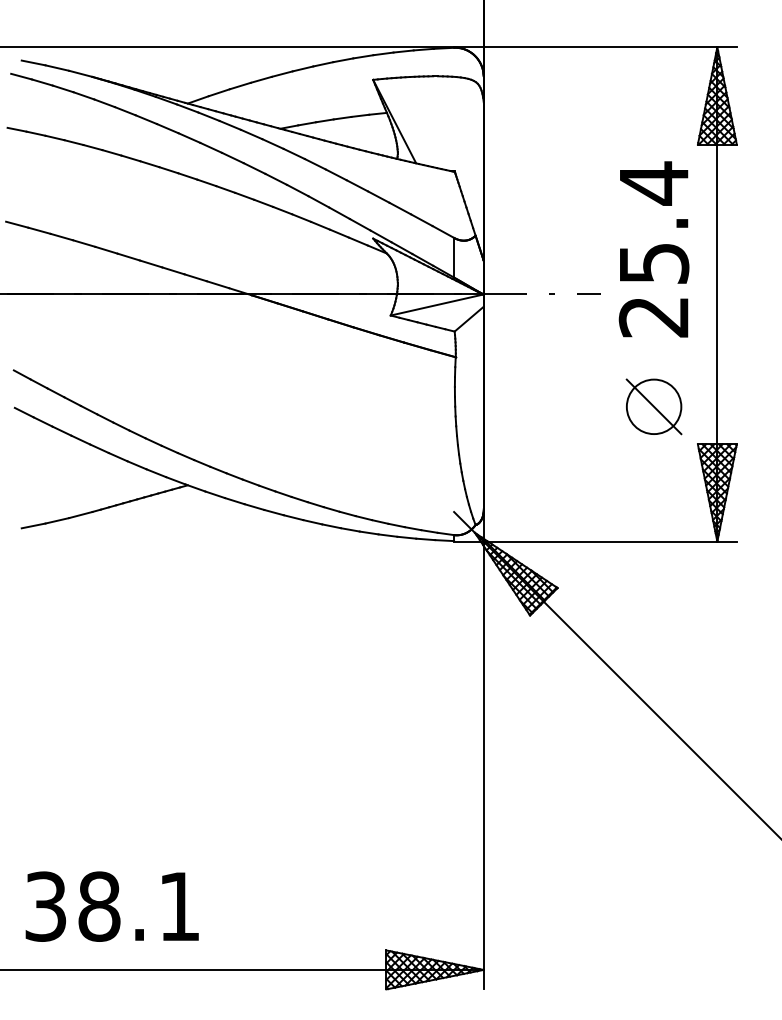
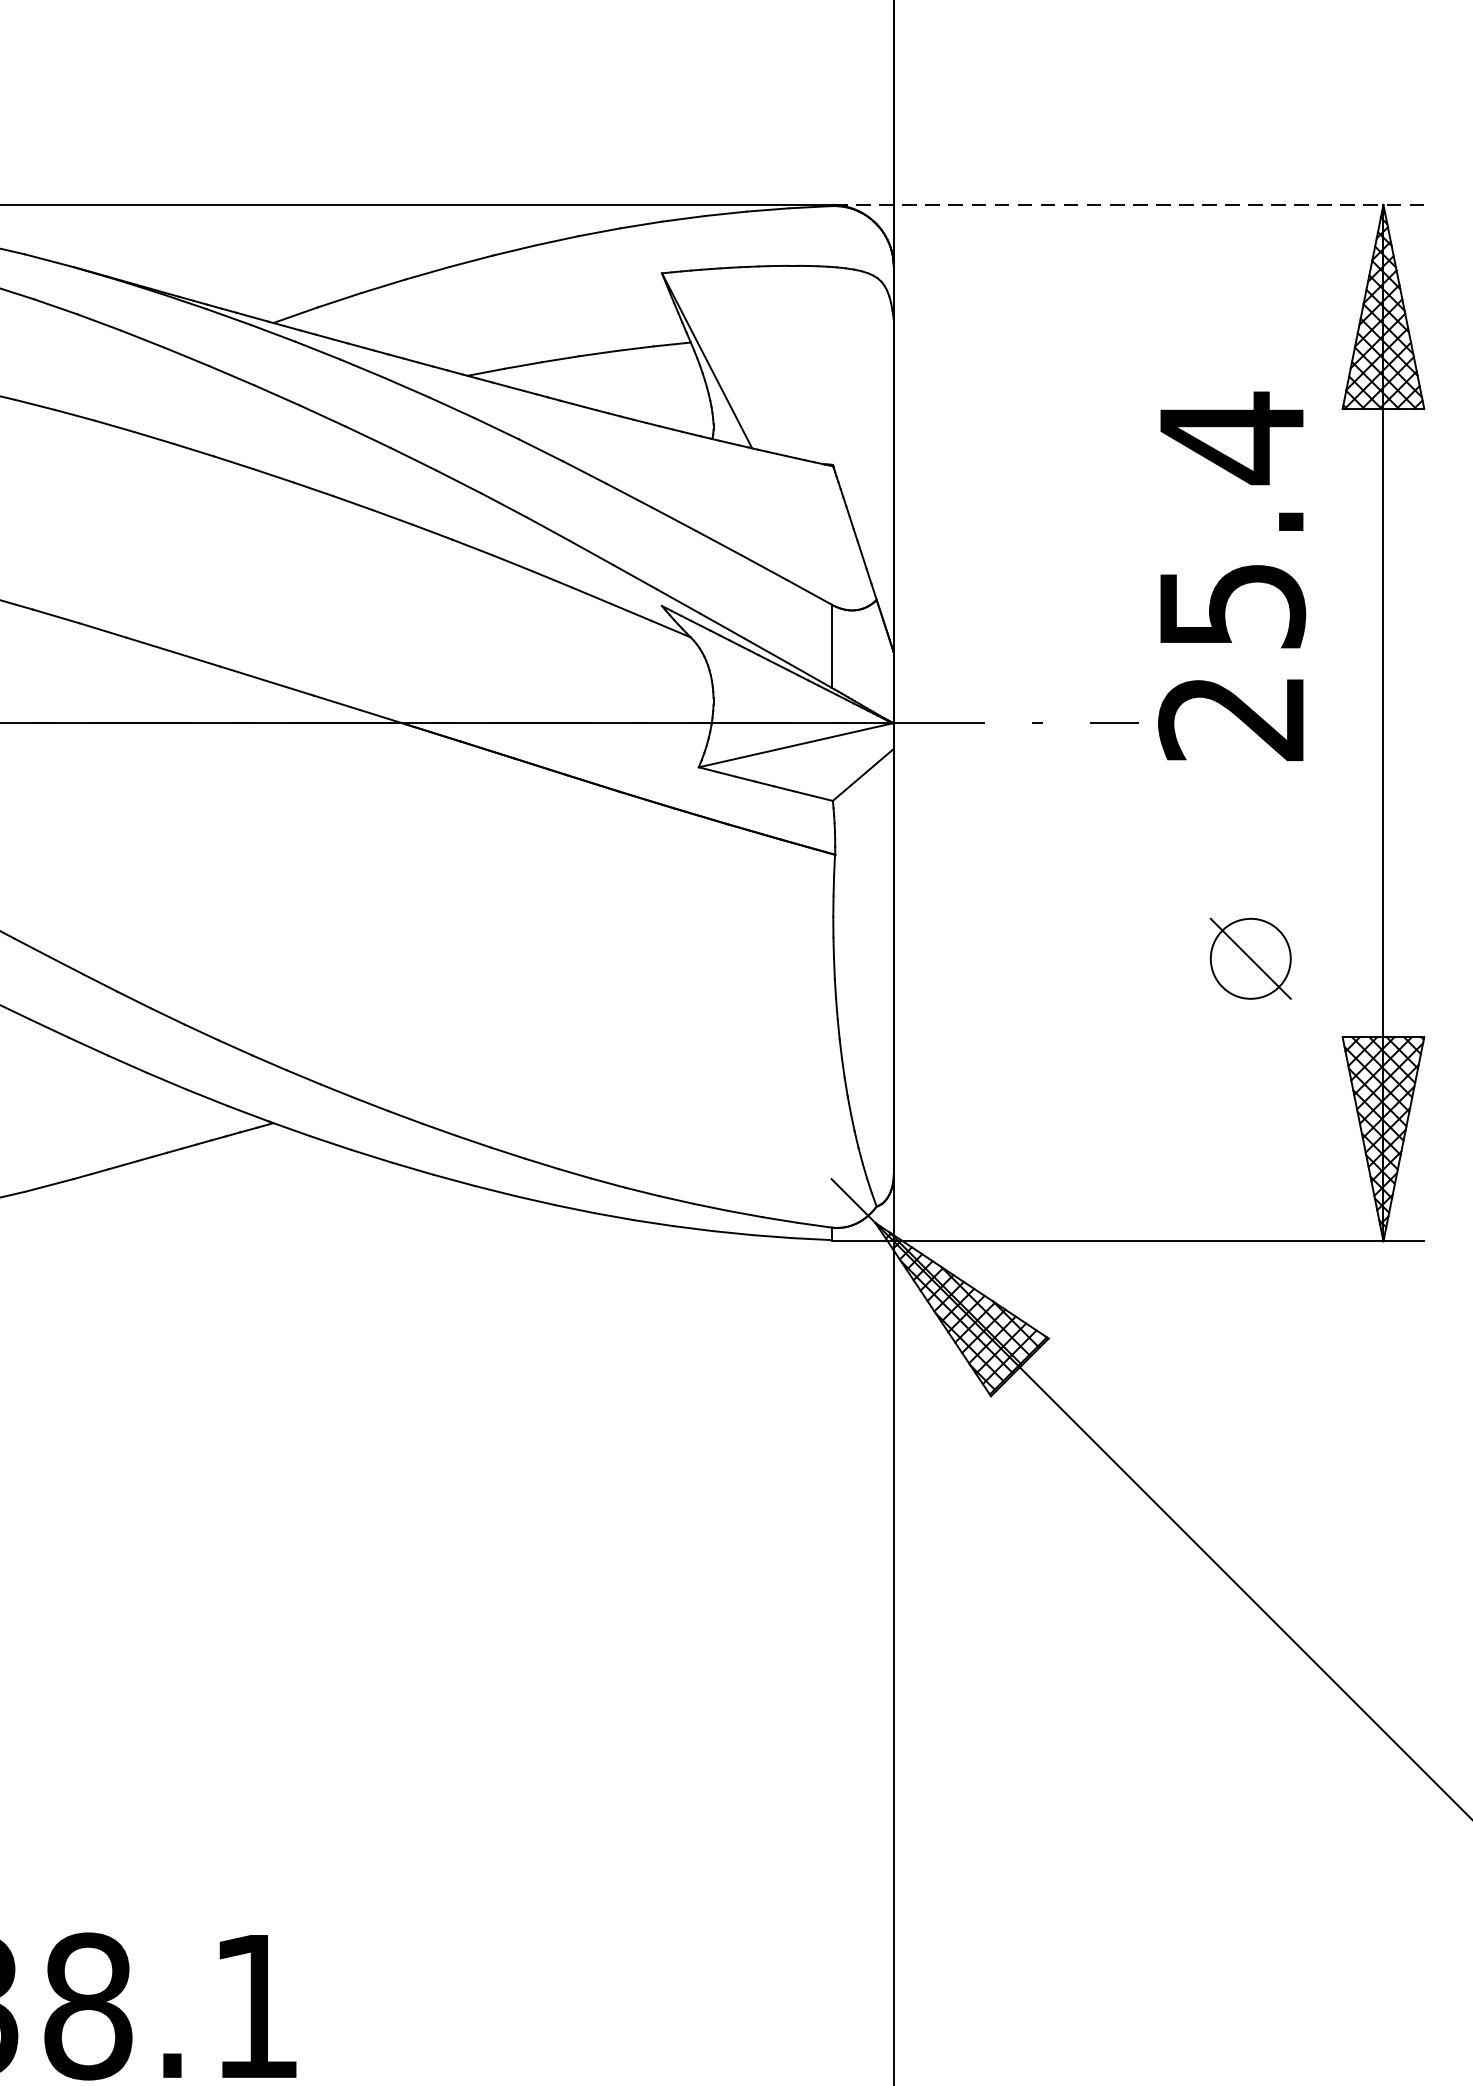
line: (594, 47) -> (1125, 205), solid -> dashed
text: (653, 249) -> (1230, 576), moved
part: (653, 406) -> (1249, 957), size x0.7

